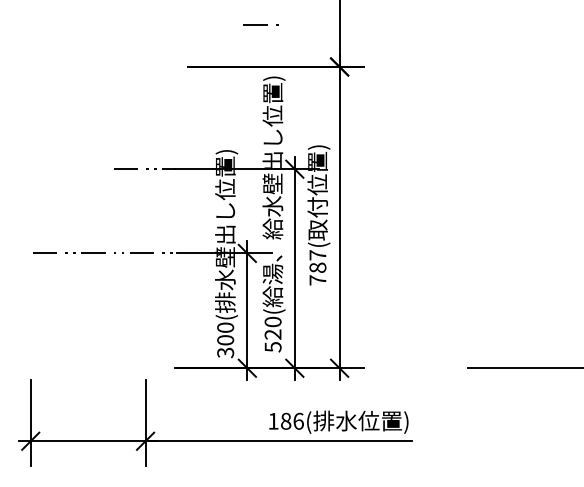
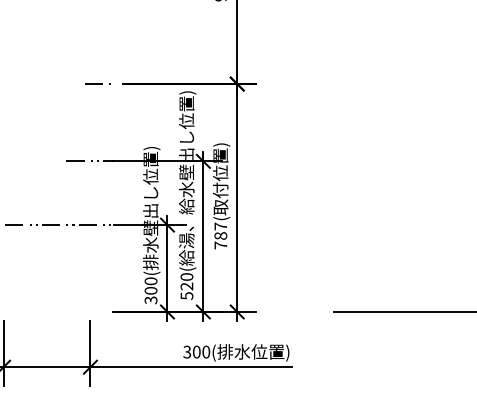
line: (260, 23) -> (97, 83), moved
text: (285, 420) -> (196, 351), 186( -> 300(

